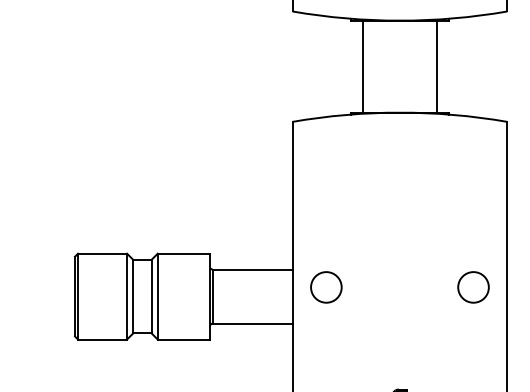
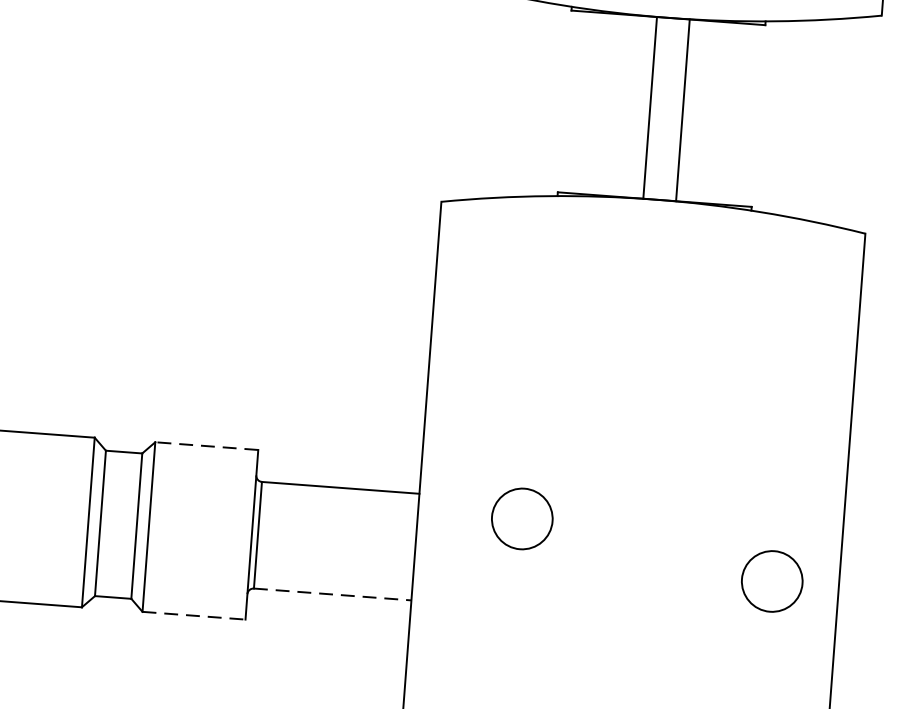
line: (363, 66) -> (650, 107), moved
line: (436, 66) -> (682, 109), moved
line: (183, 253) -> (206, 445), solid -> dashed
circle: (326, 287) -> (522, 519), moved
circle: (473, 287) -> (772, 581), moved
line: (252, 323) -> (332, 594), solid -> dashed
line: (184, 339) -> (195, 615), solid -> dashed

